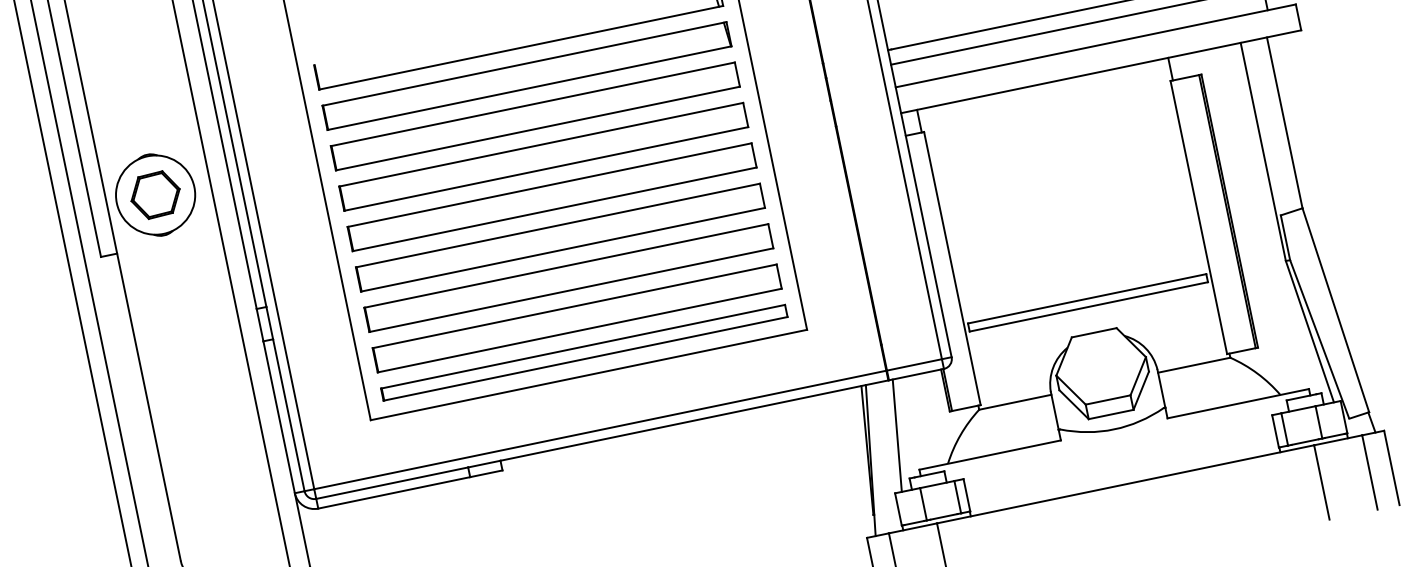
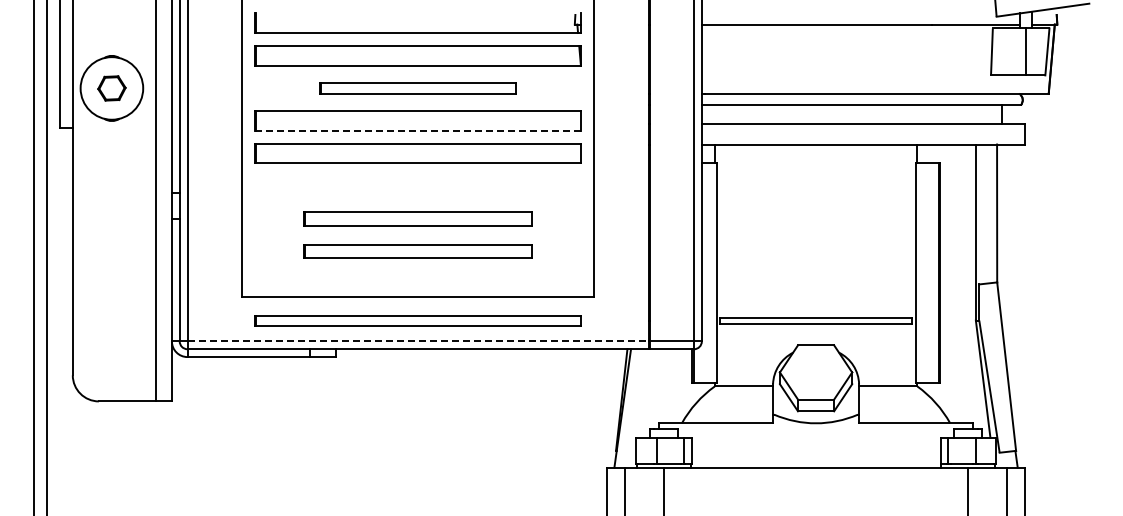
part: (534, 116) -> (417, 88), size x0.6
line: (546, 168) -> (418, 130), solid -> dashed
part: (155, 195) -> (111, 88), size x0.7
part: (559, 236) -> (417, 185), removed
part: (567, 277) -> (417, 218), size x0.7
part: (576, 318) -> (417, 251), size x0.7
part: (583, 352) -> (417, 320), moved
line: (600, 430) -> (418, 341), solid -> dashed
line: (896, 435) -> (646, 393), removed

